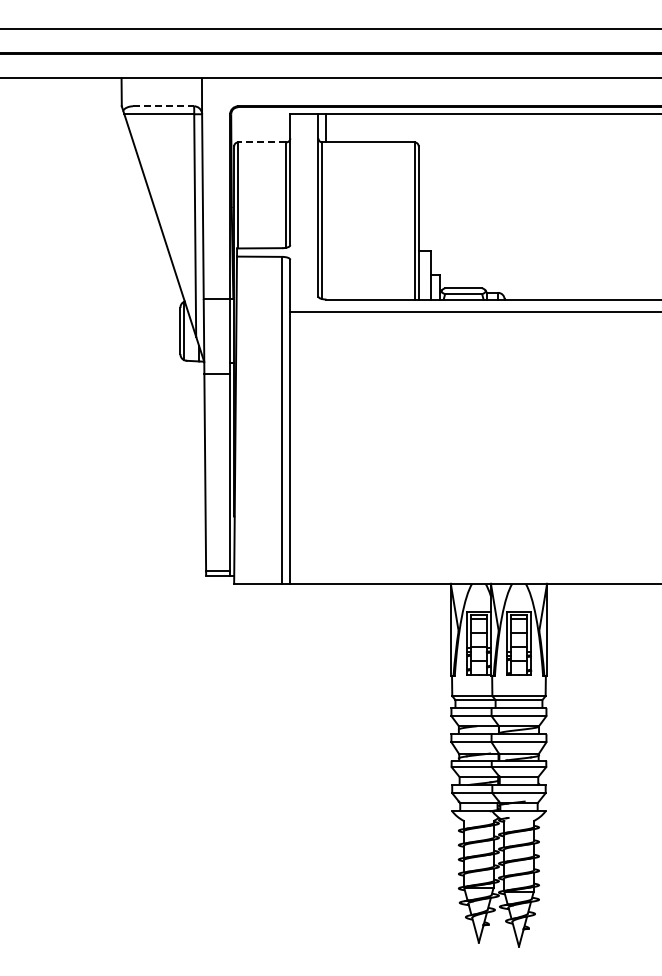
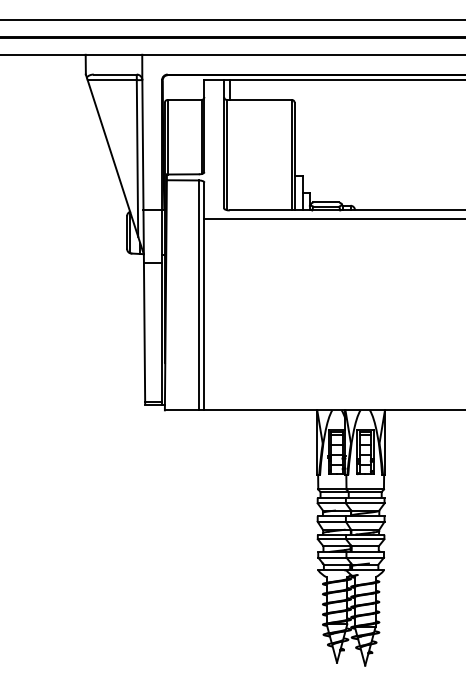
line: (163, 106) -> (115, 74), dashed -> solid
line: (261, 142) -> (184, 100), dashed -> solid

